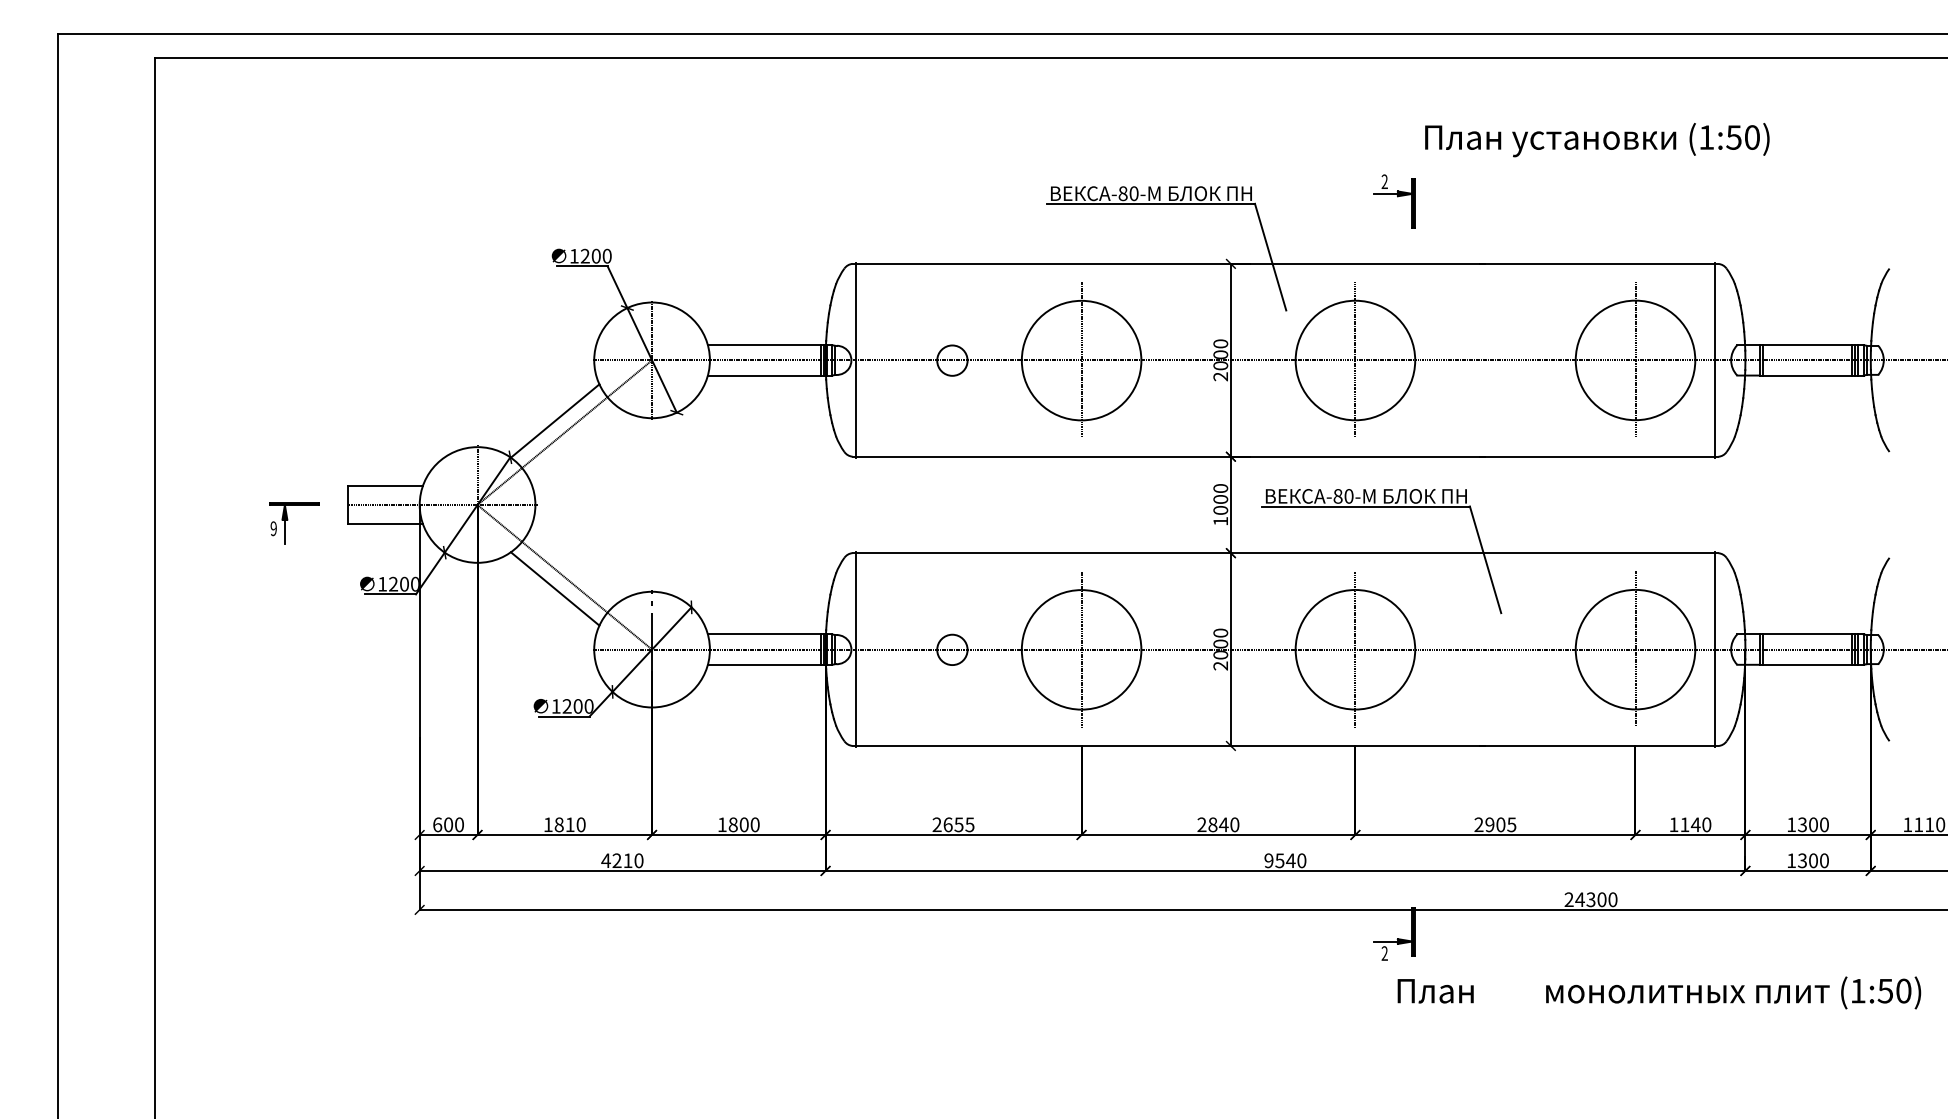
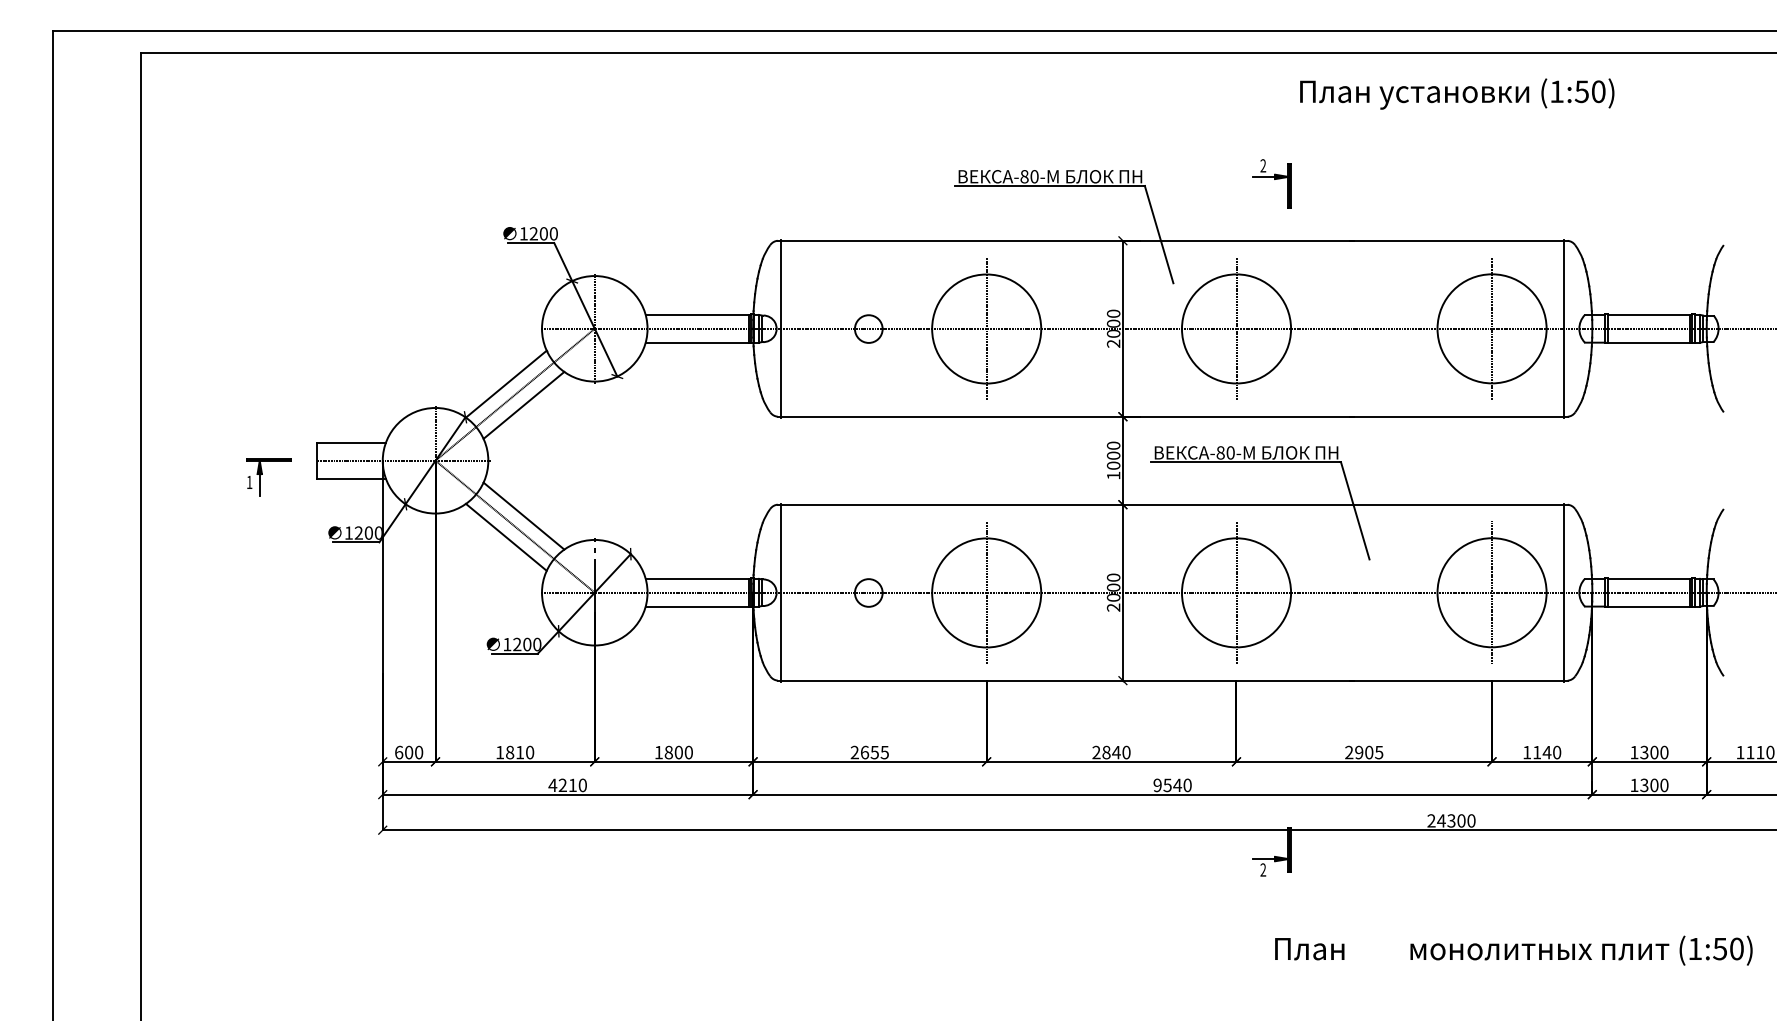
text: (1597, 140) -> (1457, 94), moved
line: (574, 444) -> (523, 405), added
text: (273, 528) -> (249, 482), 9 -> 1
line: (574, 565) -> (523, 515), added
text: (1659, 992) -> (1513, 950), moved

